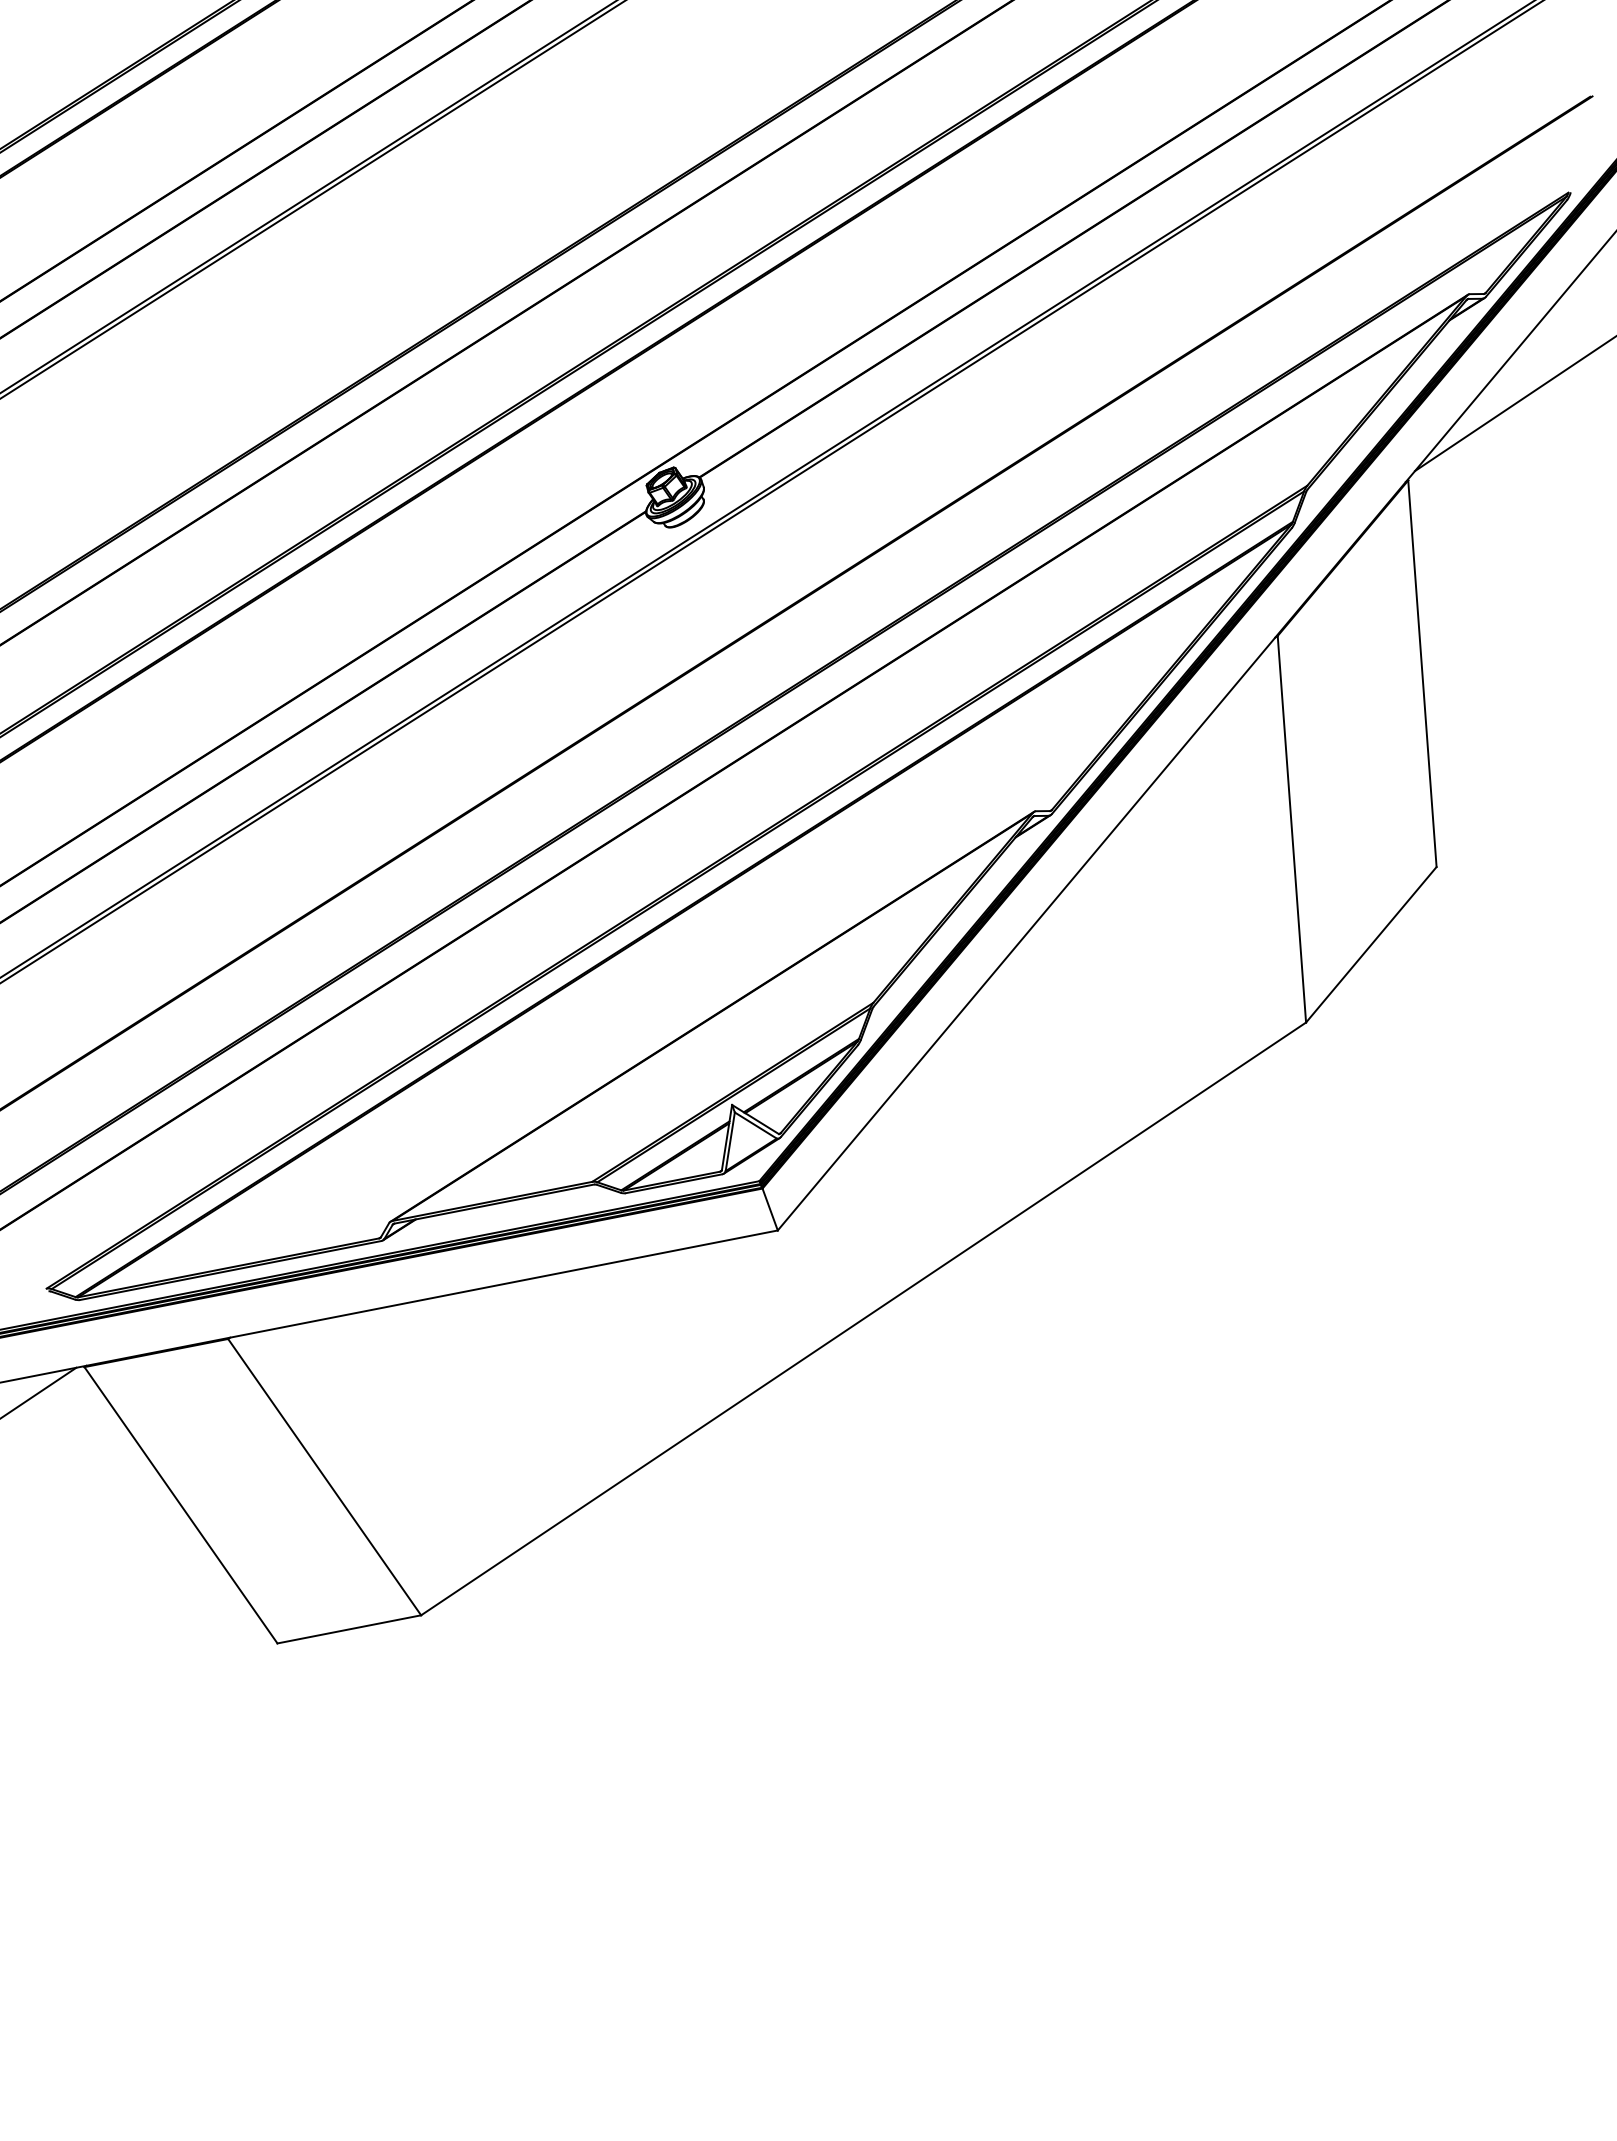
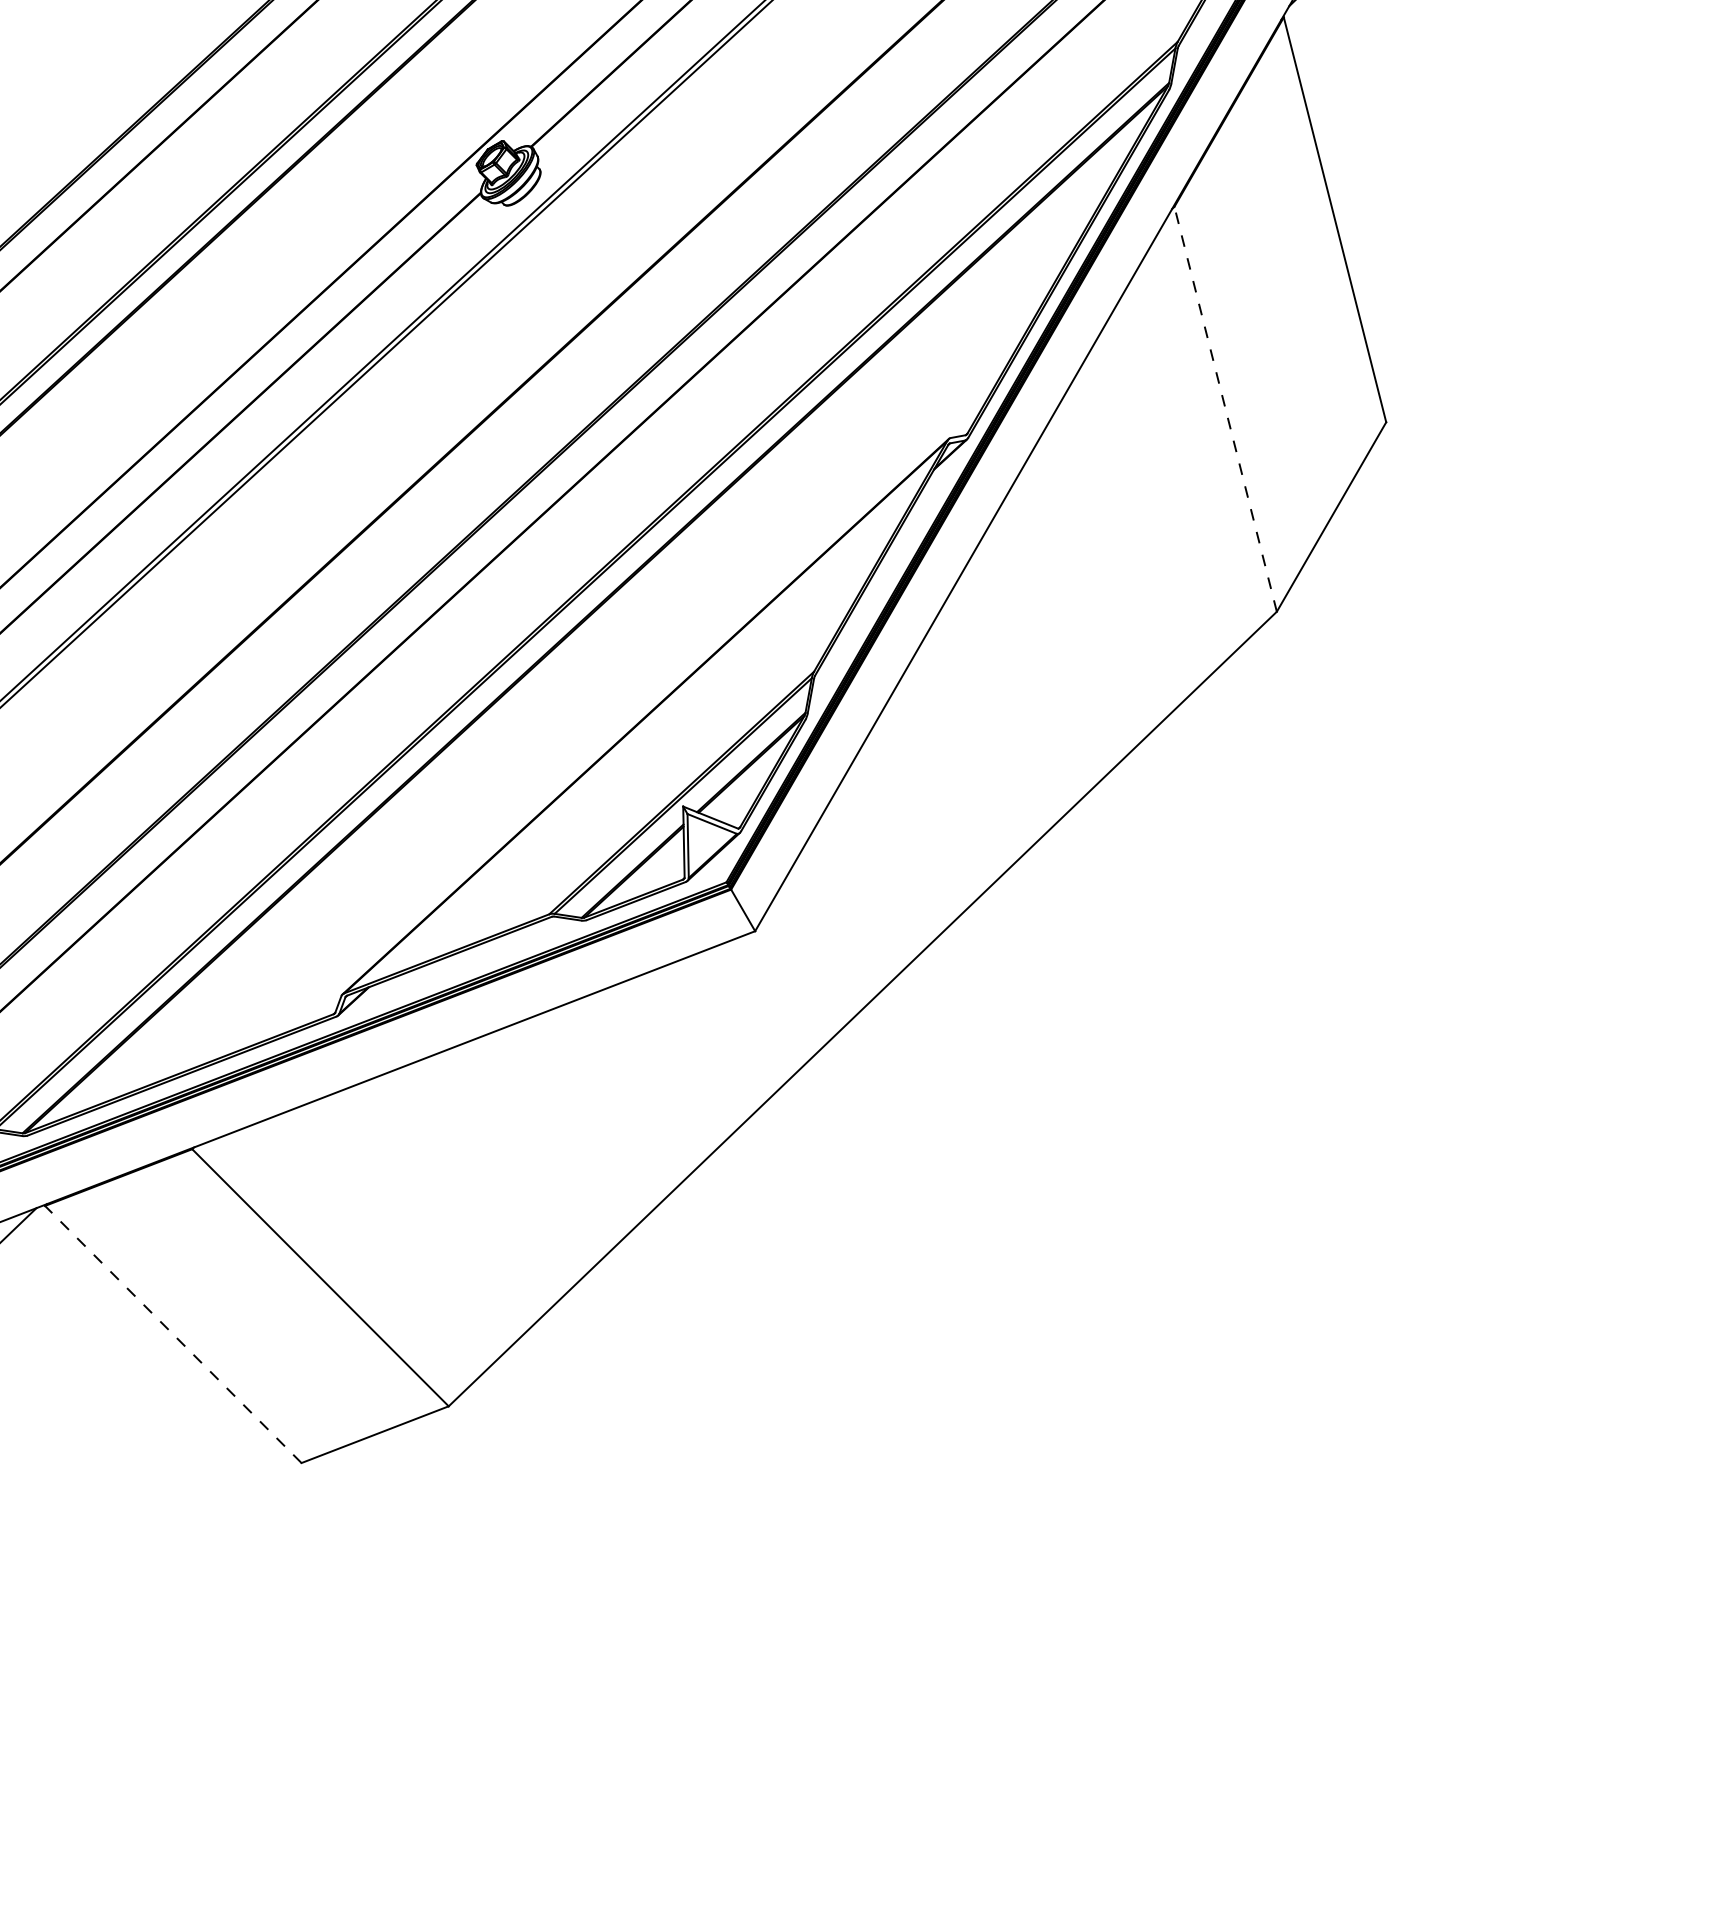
line: (1291, 829) -> (1225, 409), solid -> dashed
line: (180, 1505) -> (172, 1334), solid -> dashed

